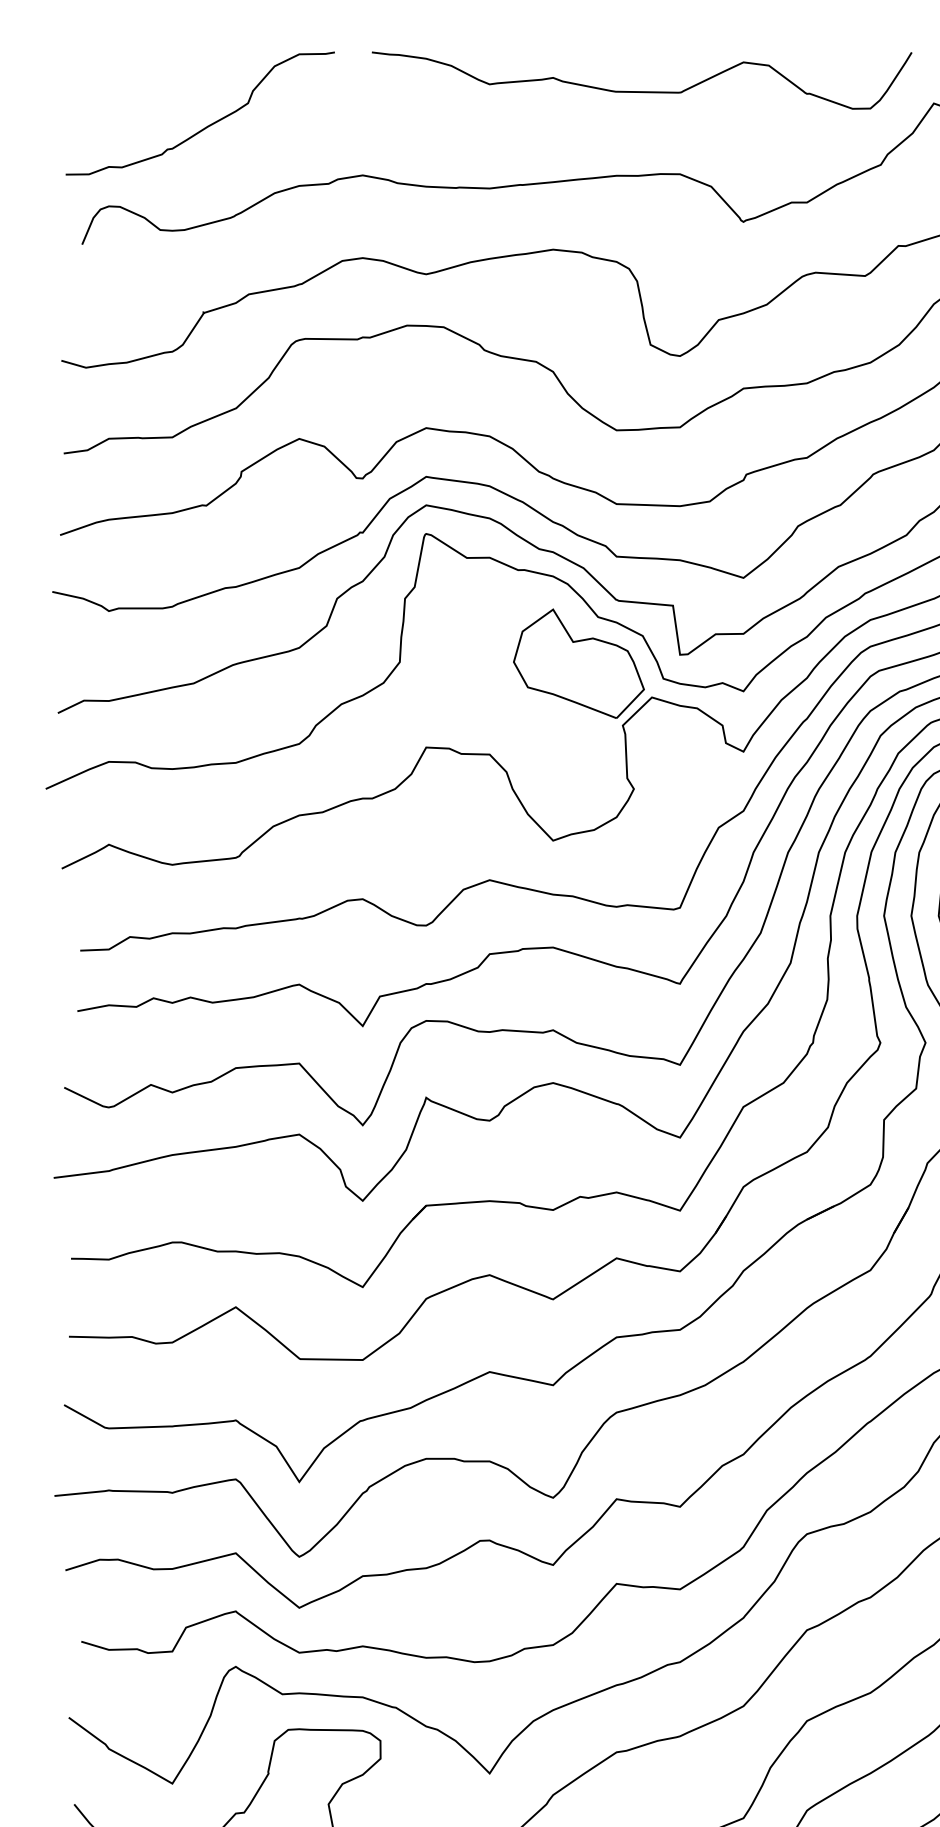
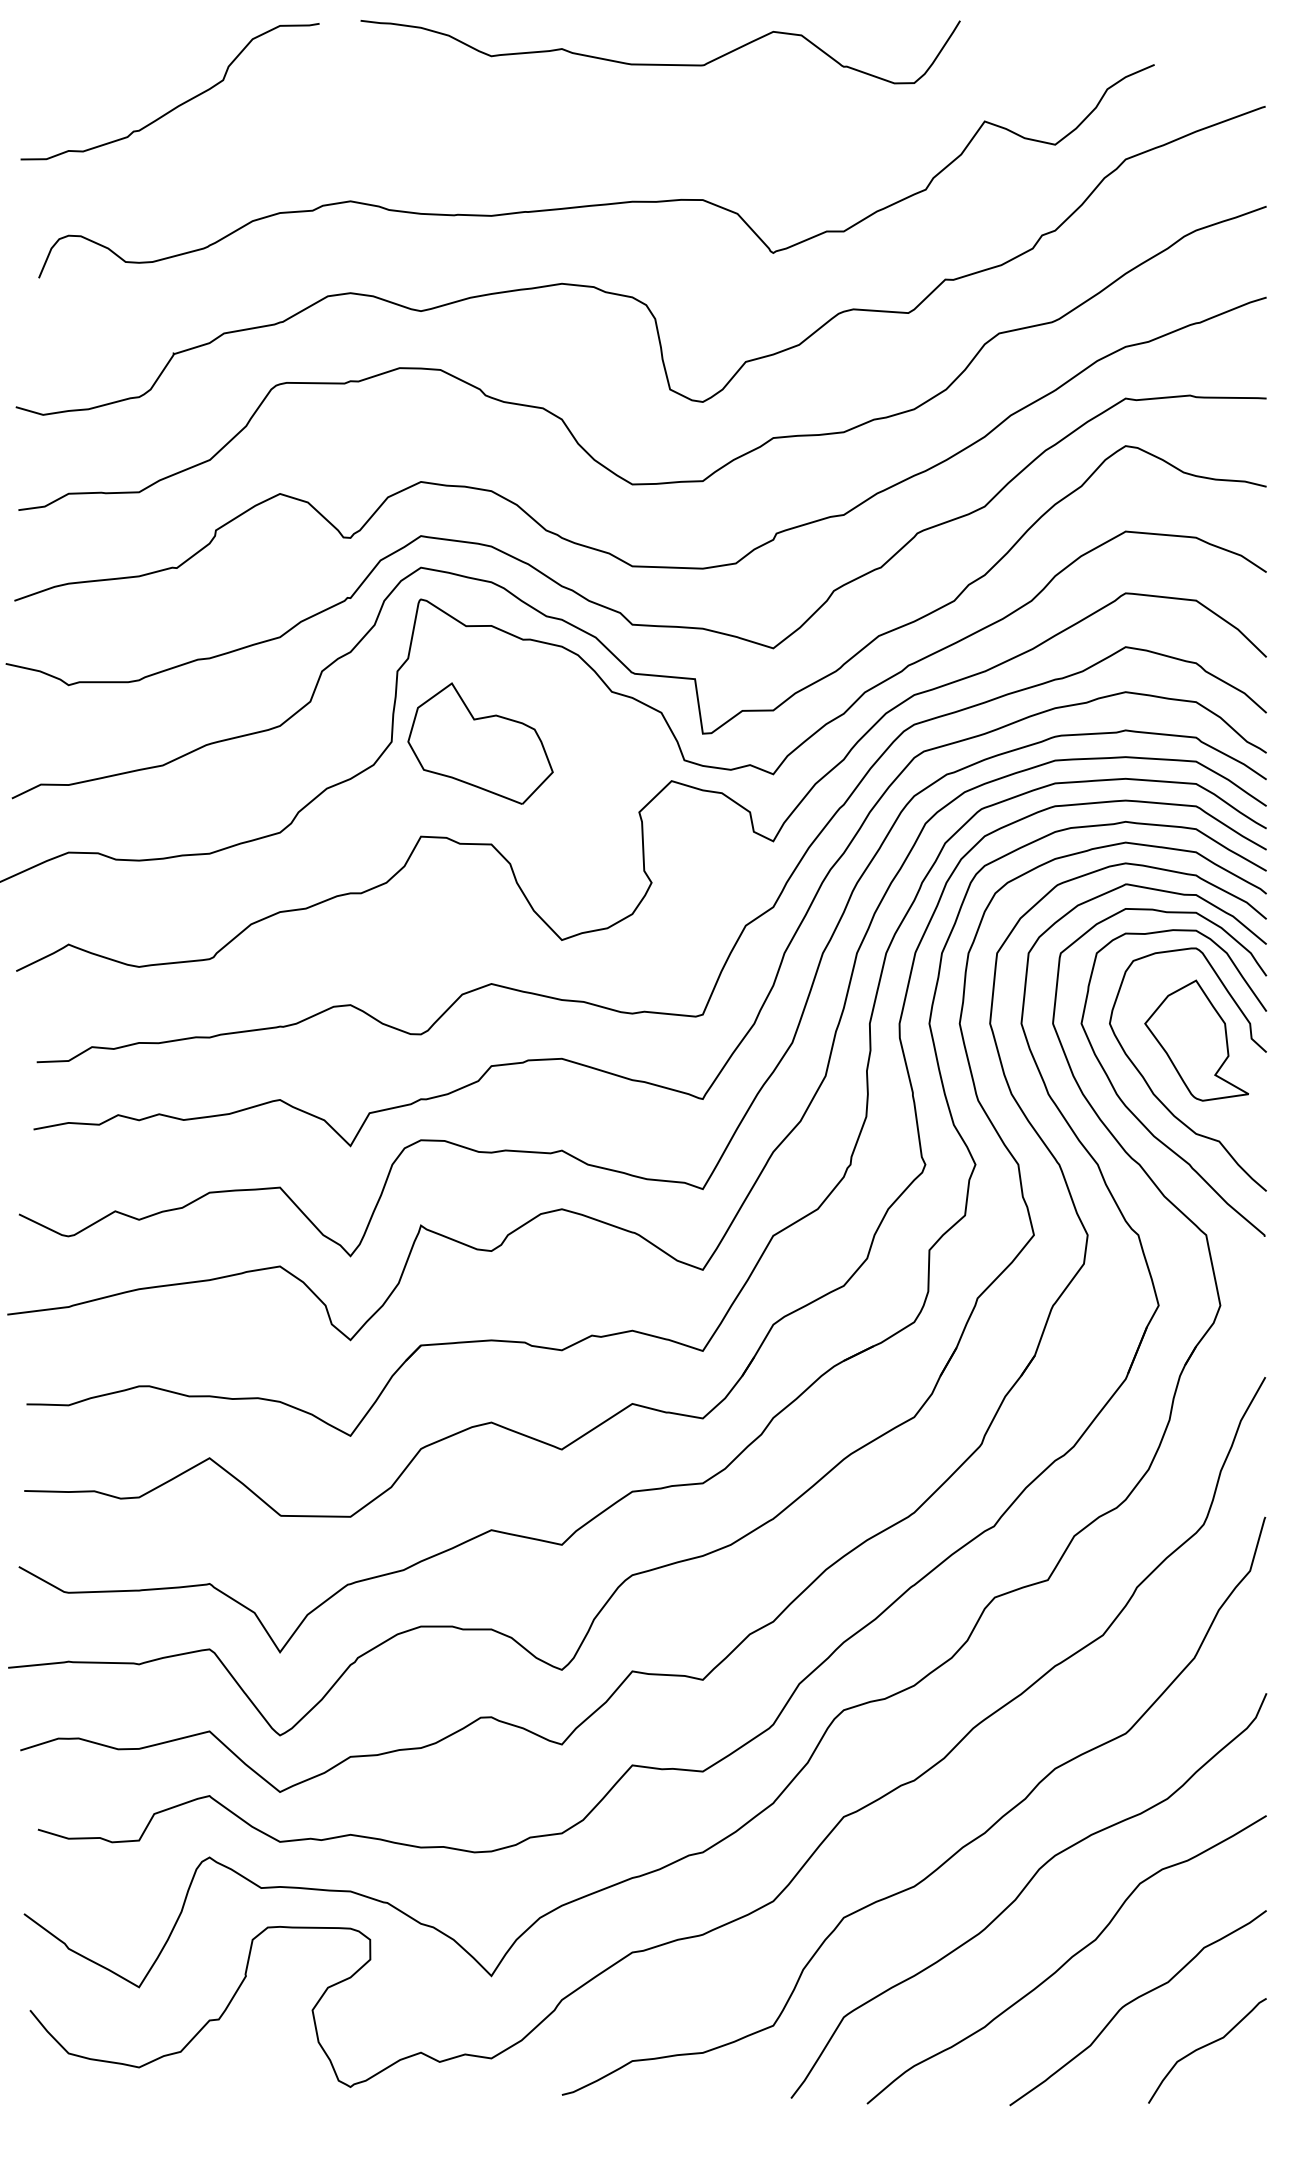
curve: (639, 90) -> (657, 63), moved
curve: (206, 126) -> (177, 105), moved
part: (578, 663) -> (480, 743), moved

